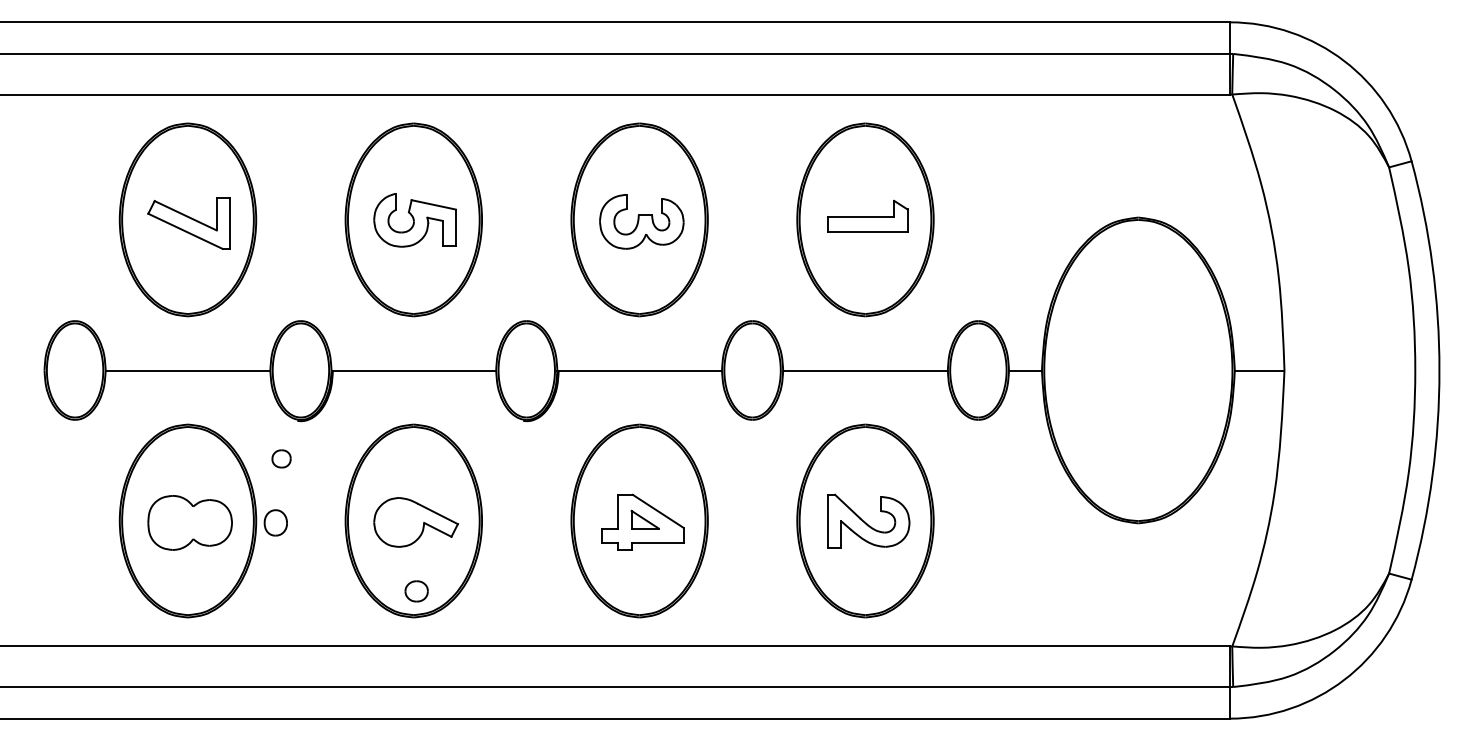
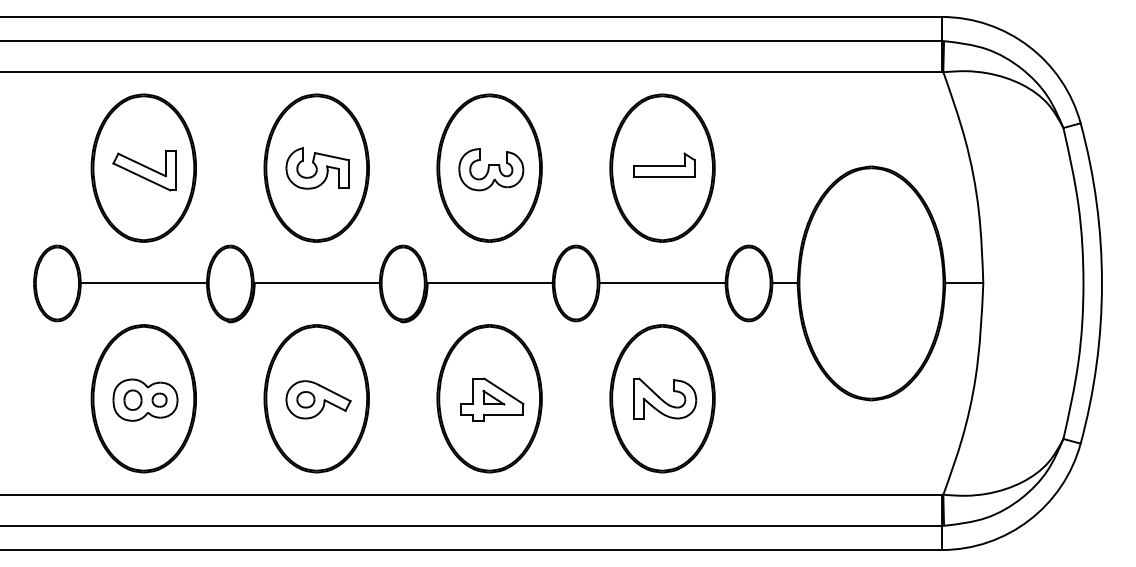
part: (281, 458) -> (159, 399), moved
part: (275, 522) -> (132, 399), moved
part: (416, 591) -> (305, 399), moved

